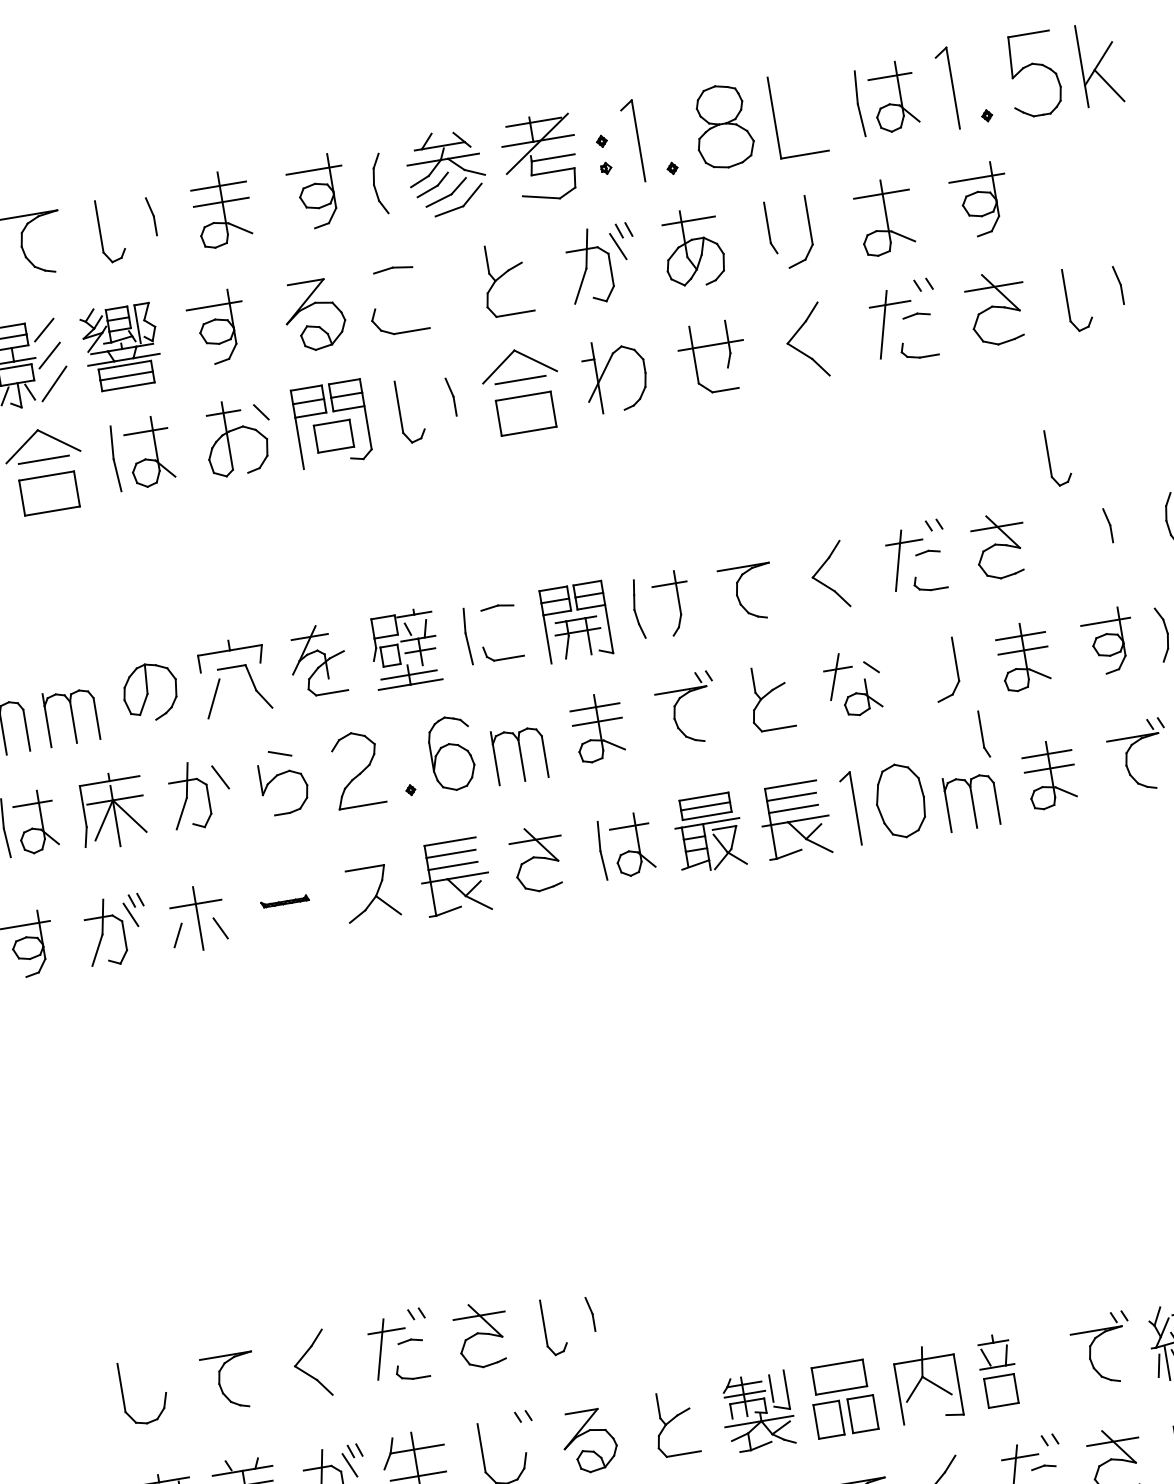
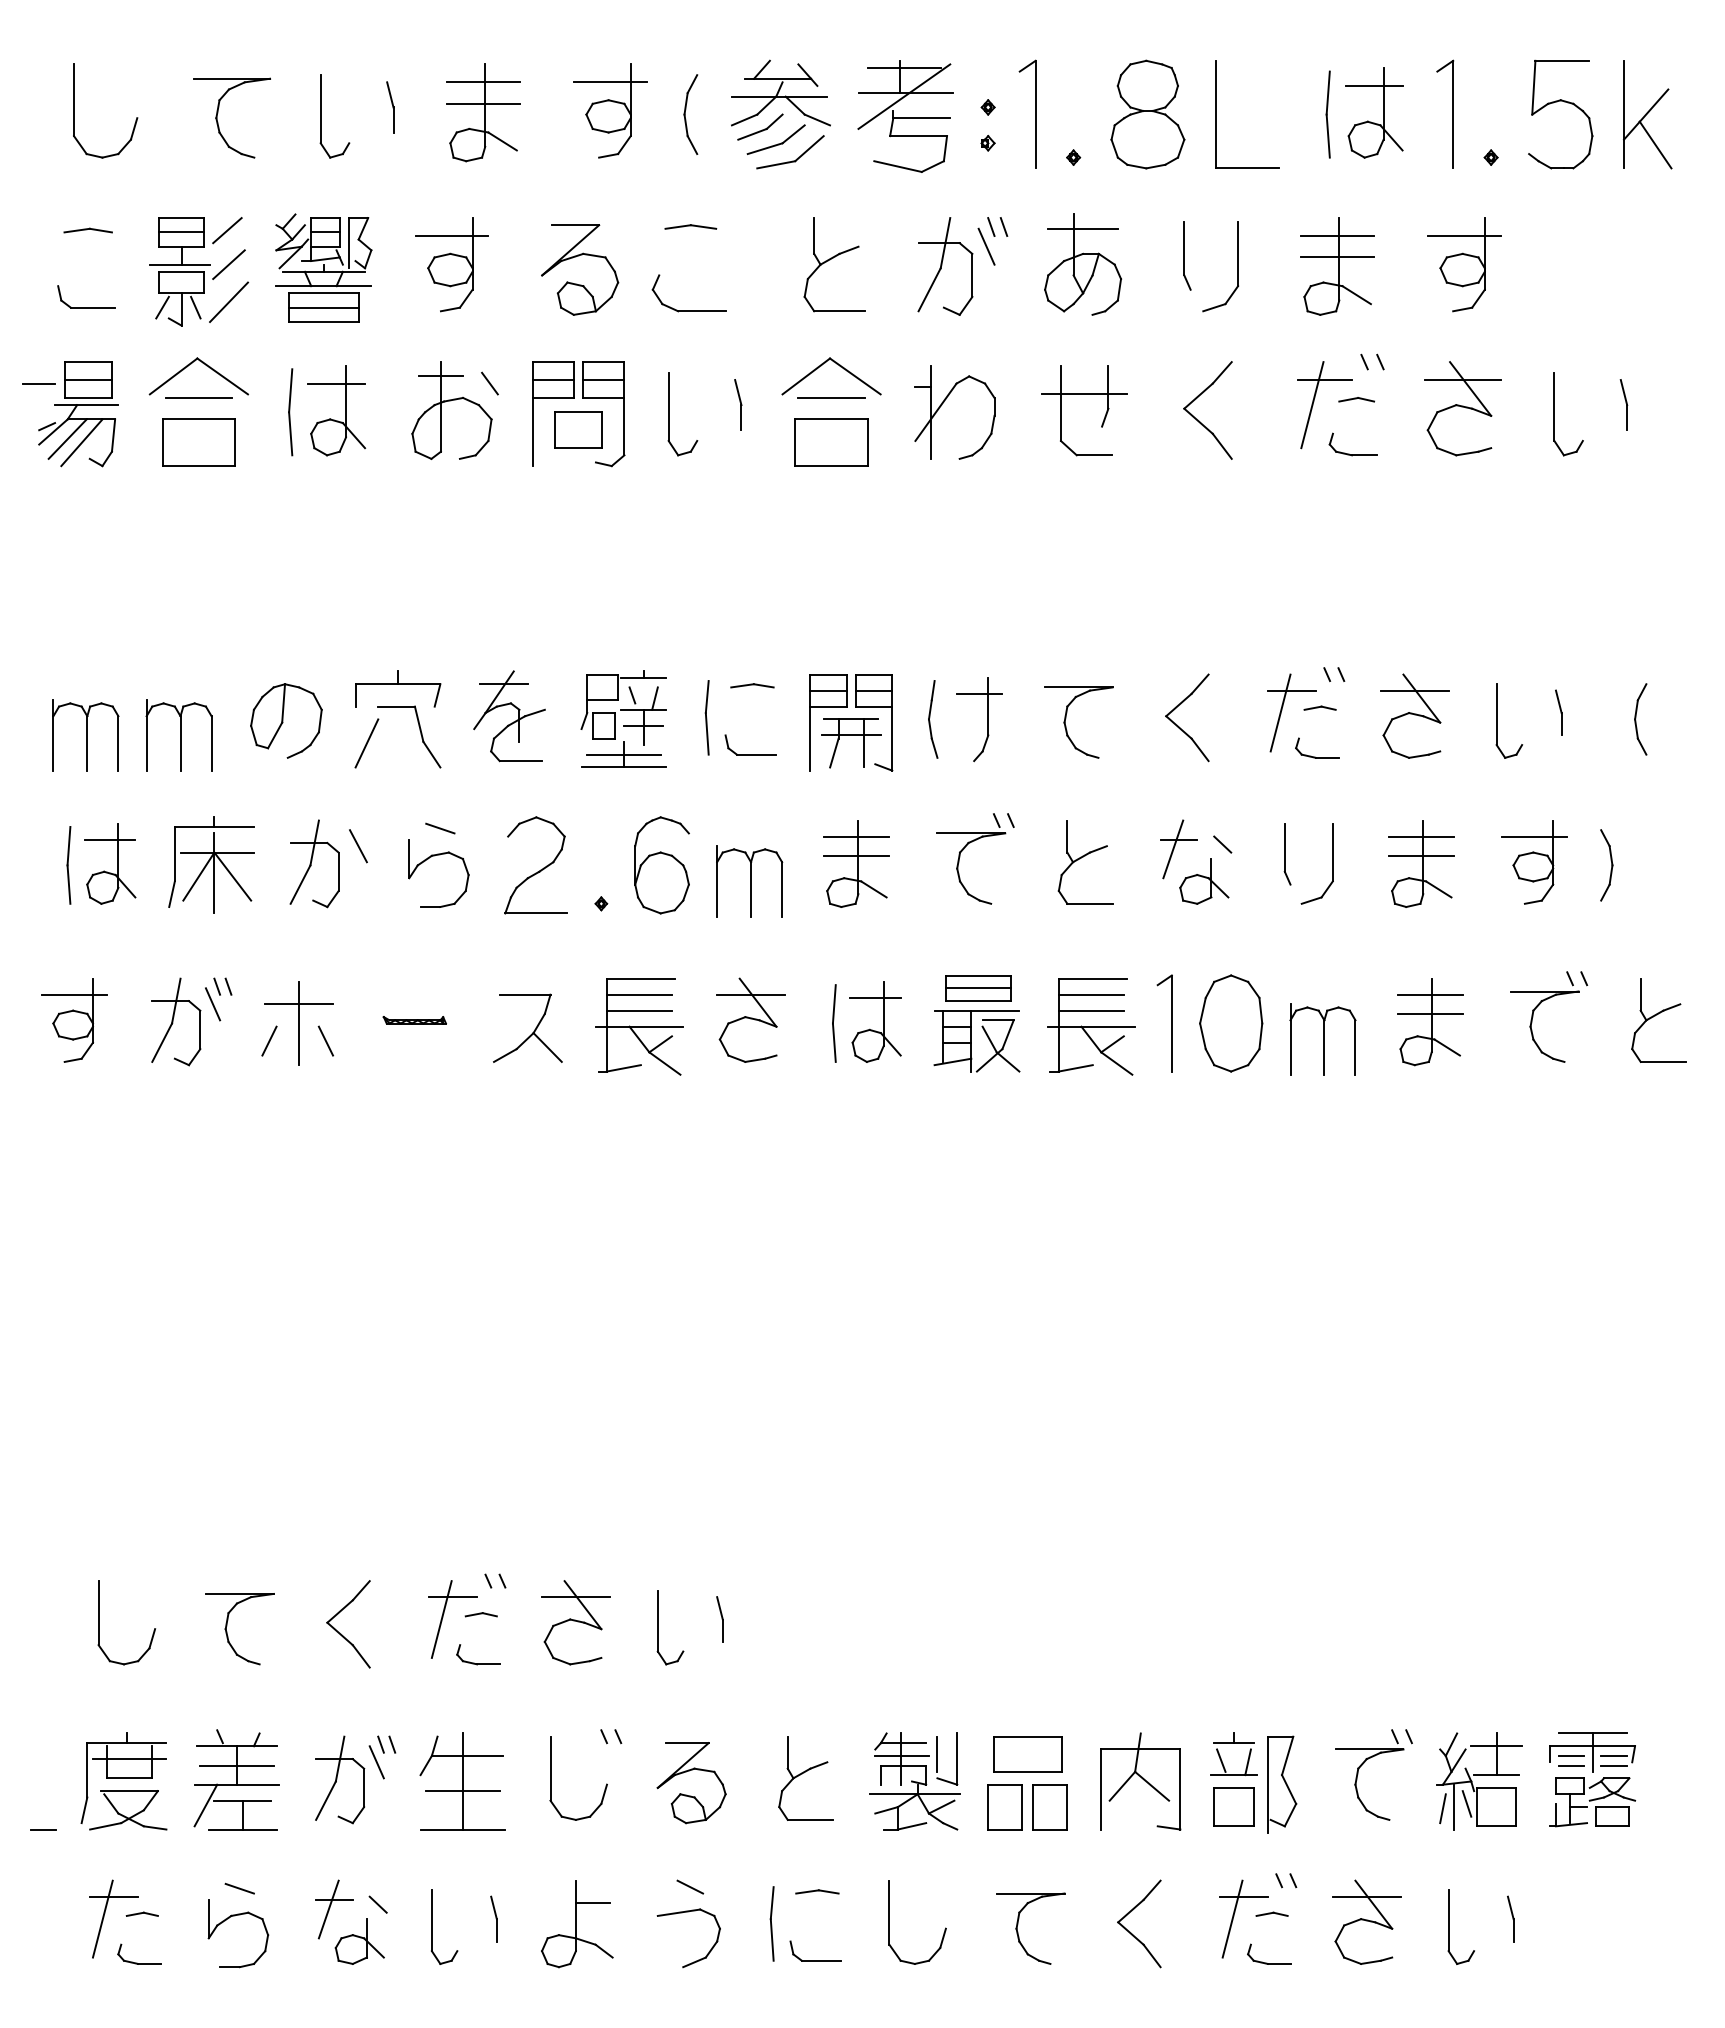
line: (884, 210) -> (1337, 257), added
part: (1049, 458) -> (1497, 720), moved
part: (984, 734) -> (1287, 854), moved
part: (1035, 1367) -> (1282, 1784), added

